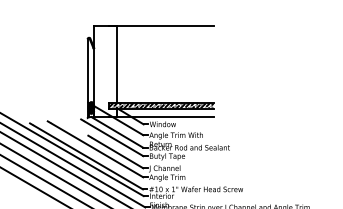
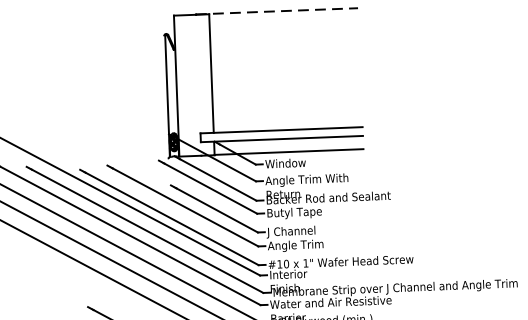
line: (161, 25) -> (277, 10), solid -> dashed
hatch: (160, 105) -> (280, 134), removed

